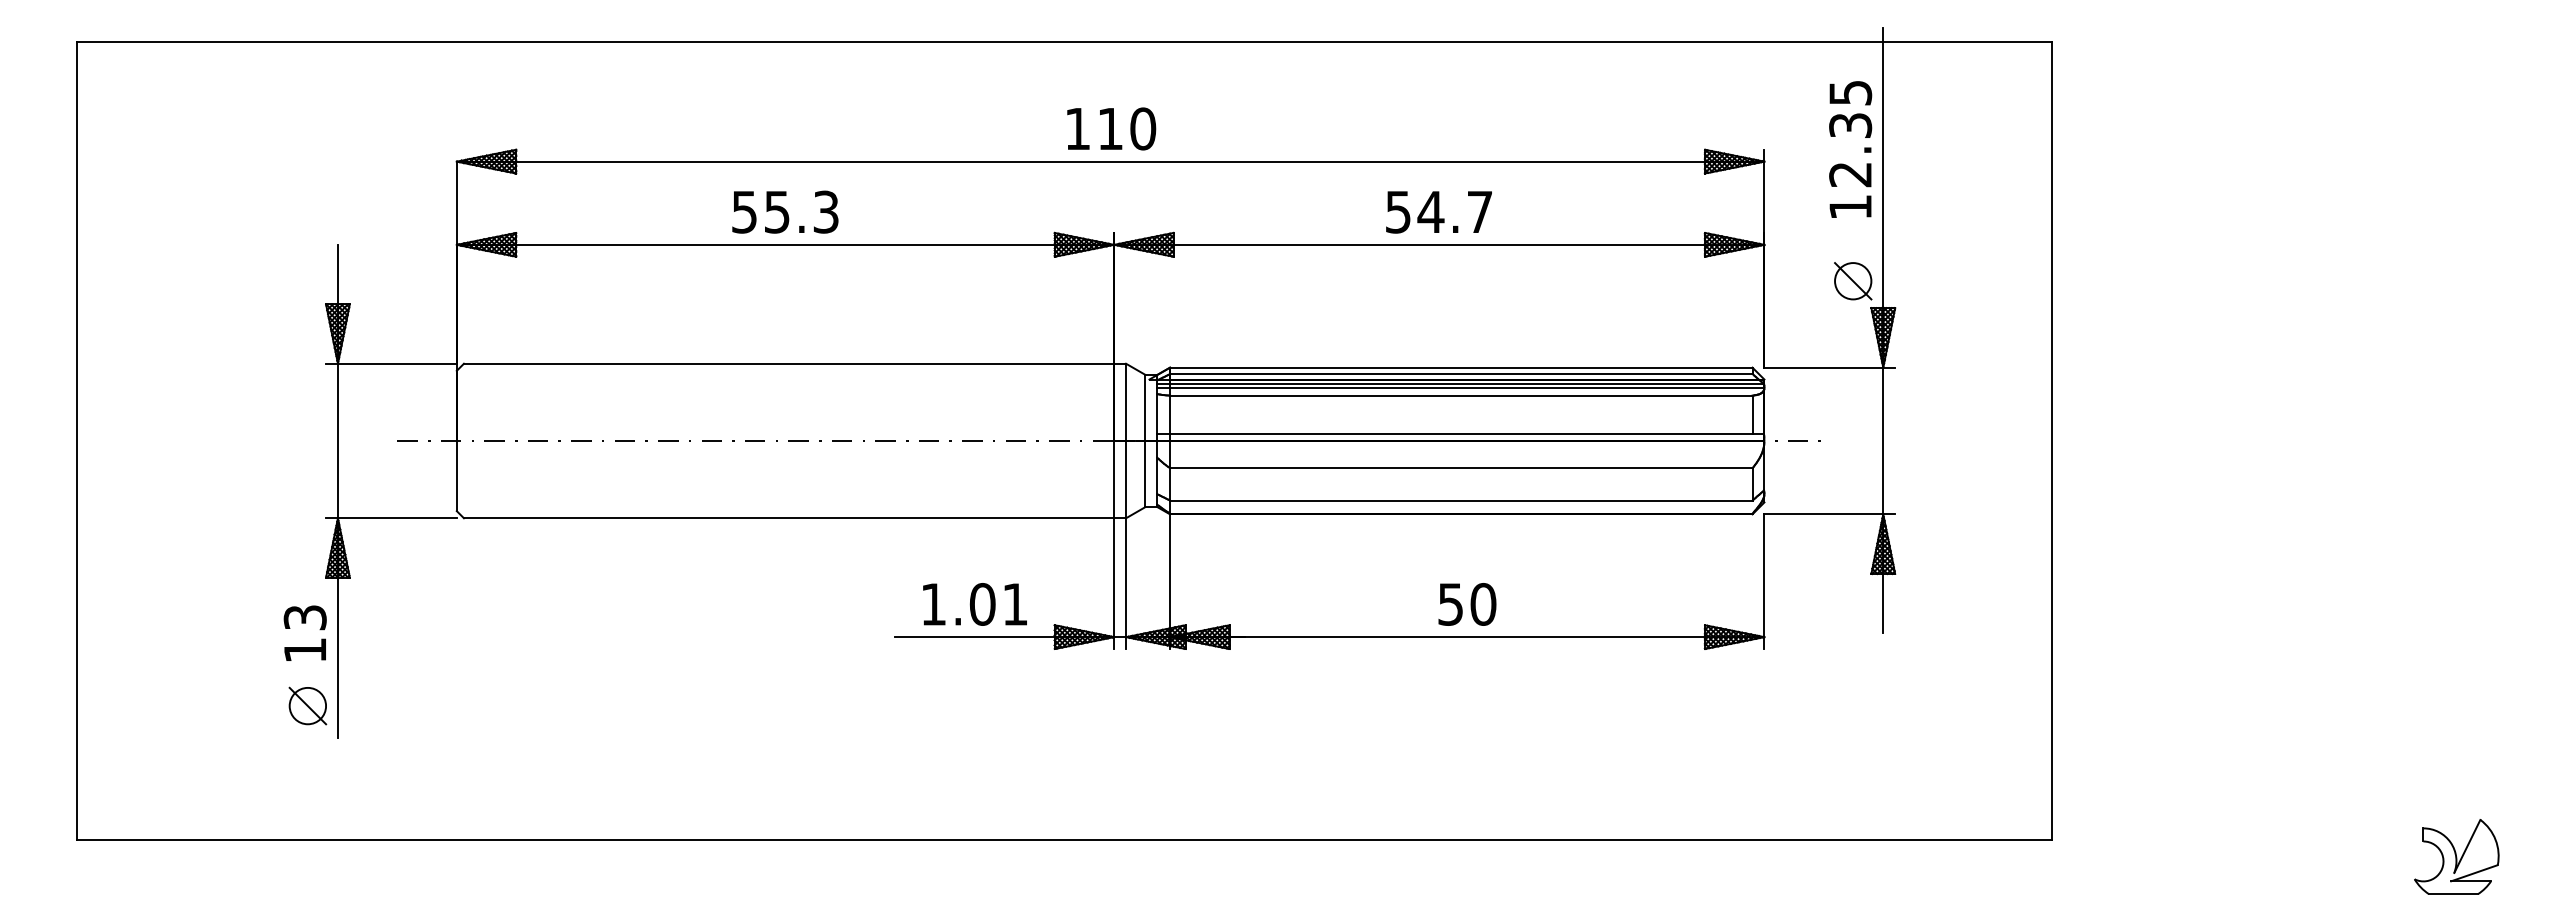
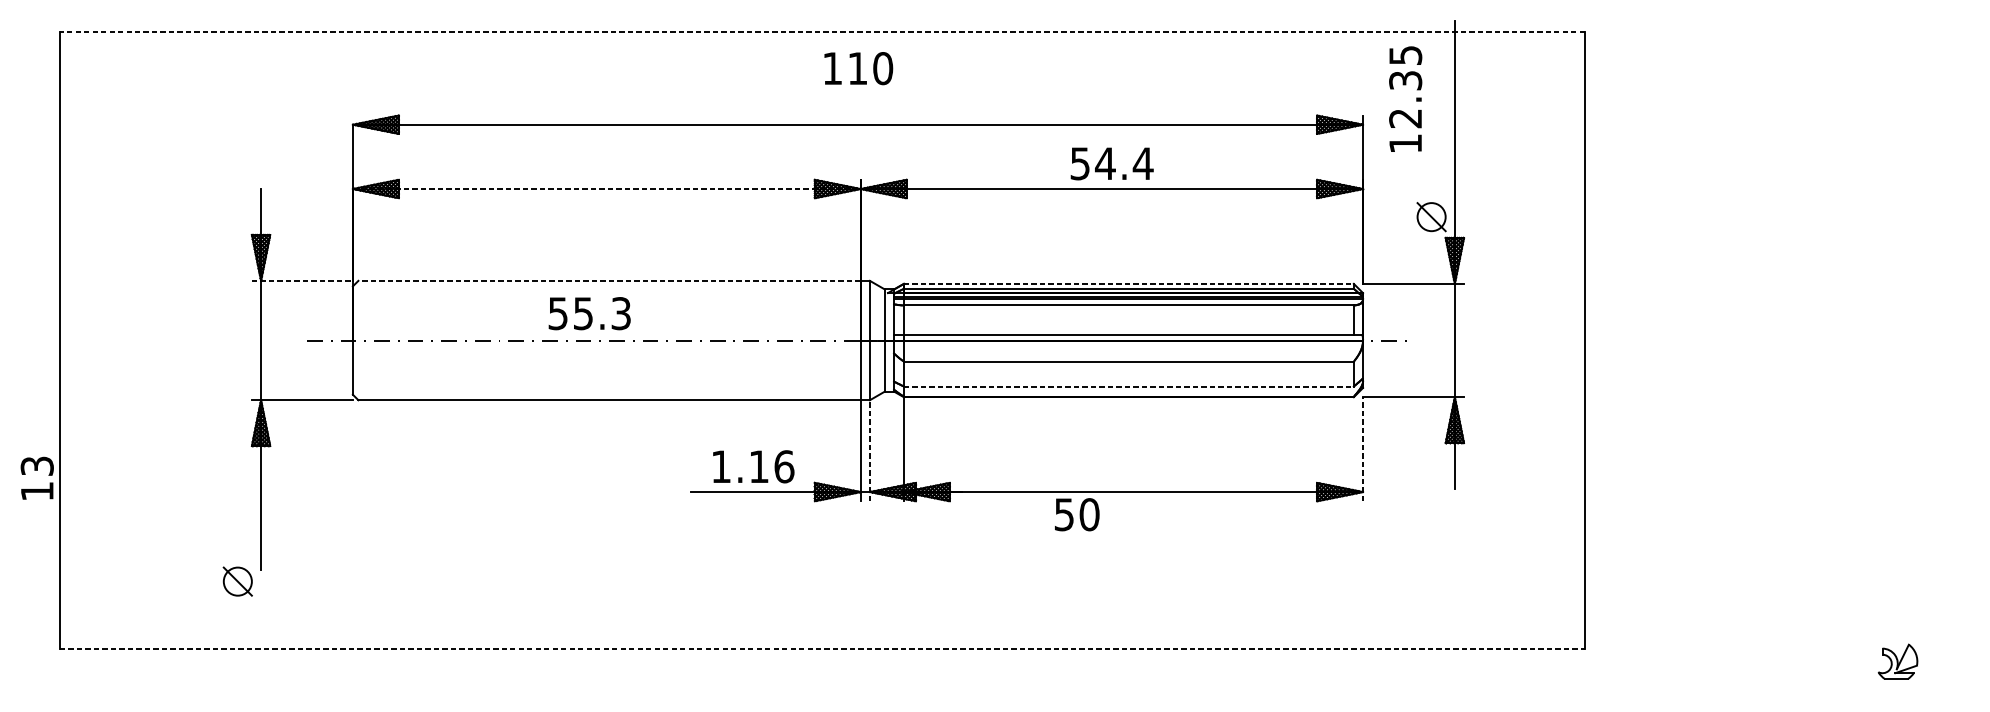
line: (1064, 42) -> (822, 32), solid -> dashed
text: (1111, 128) -> (858, 68), moved
text: (1850, 149) -> (1405, 99), moved
text: (785, 211) -> (589, 313), moved
text: (1479, 211) -> (1142, 163), 54.7 -> 54.4
line: (785, 244) -> (606, 188), solid -> dashed
line: (391, 363) -> (302, 280), solid -> dashed
line: (788, 363) -> (609, 280), solid -> dashed
line: (1461, 367) -> (1129, 283), solid -> dashed
line: (1461, 500) -> (1129, 386), solid -> dashed
line: (1764, 581) -> (1363, 449), solid -> dashed
line: (1126, 583) -> (870, 450), solid -> dashed
text: (998, 604) -> (771, 466), 1.01 -> 1.16
text: (1467, 604) -> (1077, 514), moved
text: (304, 632) -> (36, 477), moved
part: (307, 705) -> (237, 581), moved
line: (1065, 839) -> (823, 648), solid -> dashed
part: (2456, 856) -> (1897, 661), size x0.6

